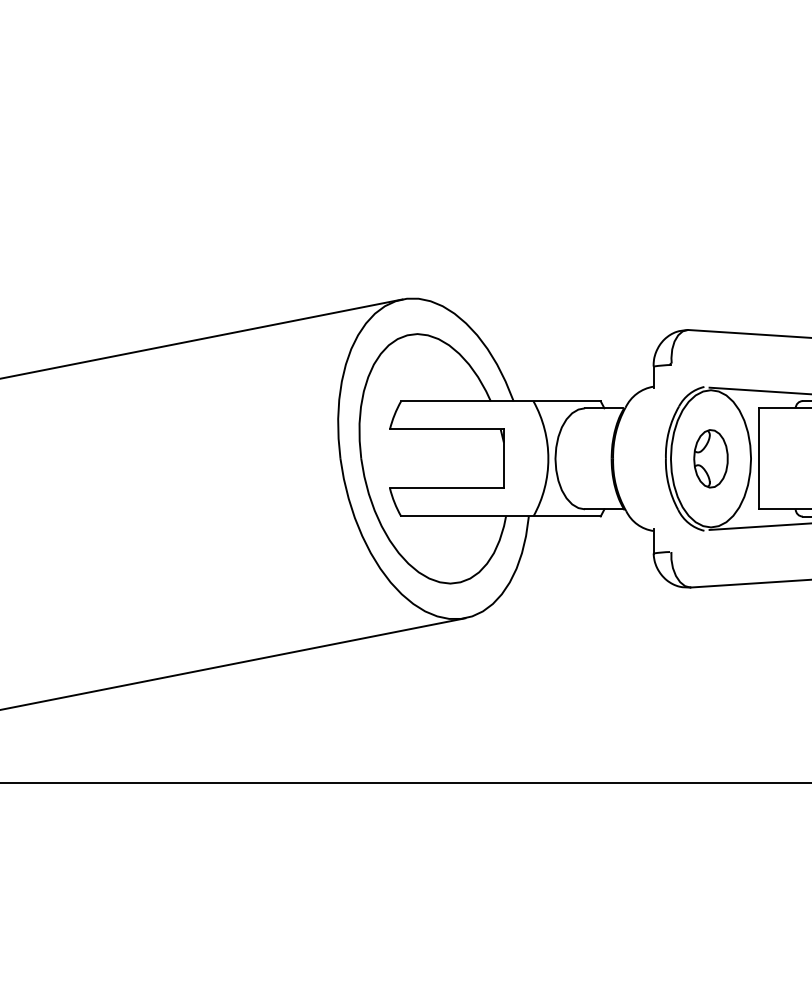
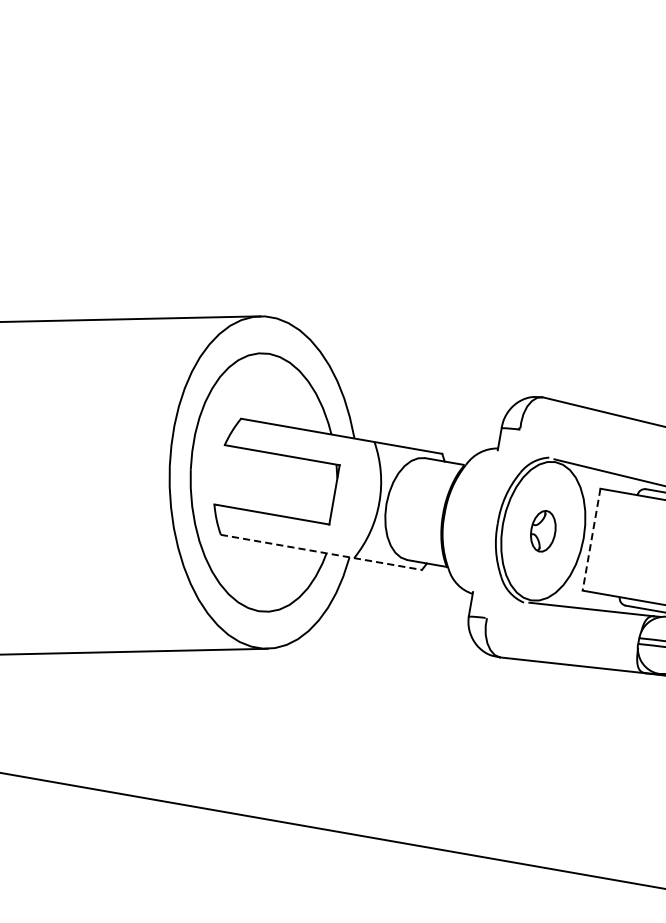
part: (710, 458) -> (542, 530), size x0.7
line: (758, 458) -> (591, 539), solid -> dashed
line: (500, 516) -> (320, 552), solid -> dashed

